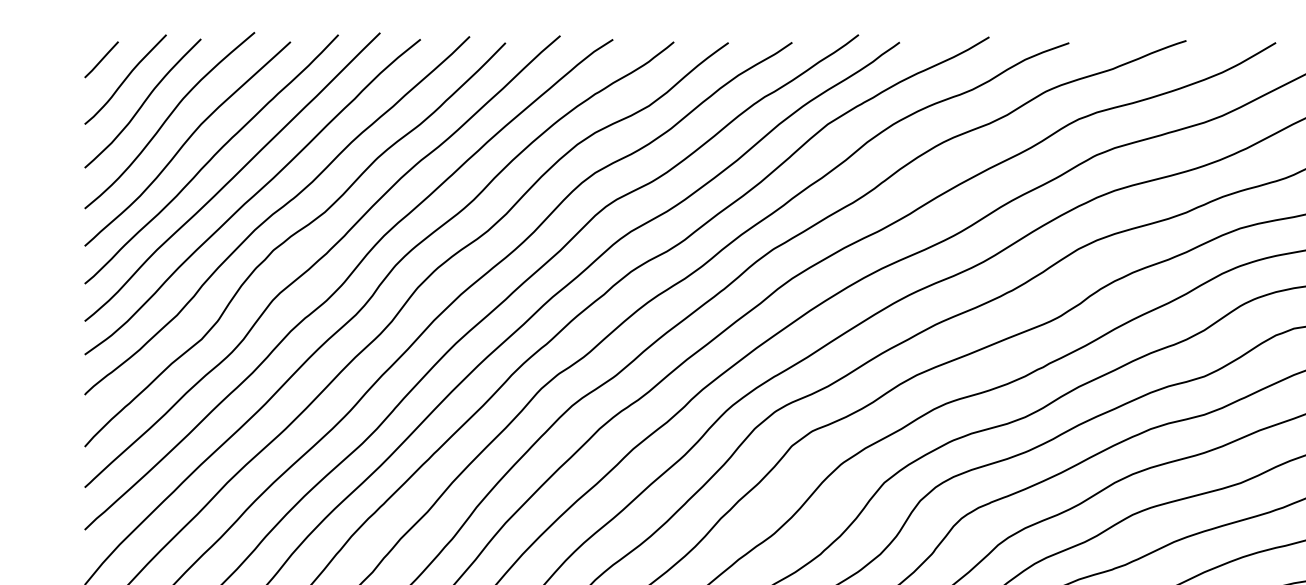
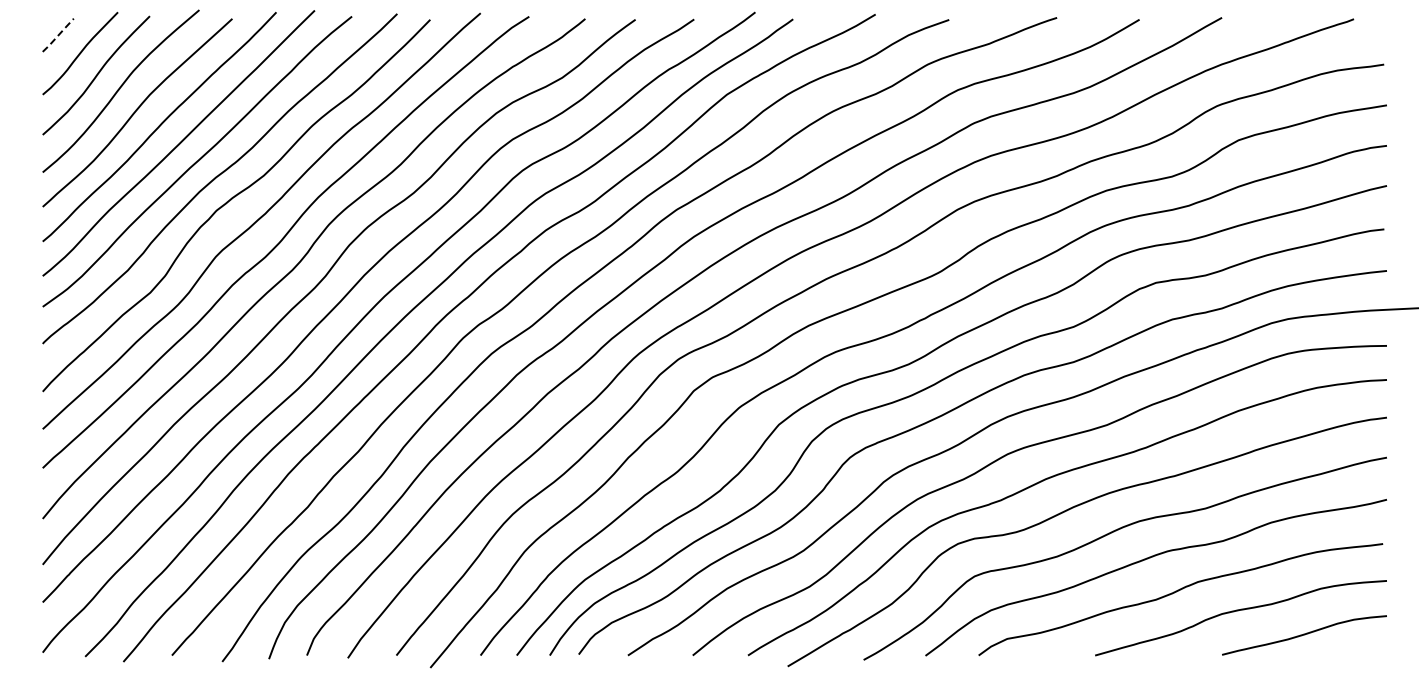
line: (101, 60) -> (58, 35), solid -> dashed

